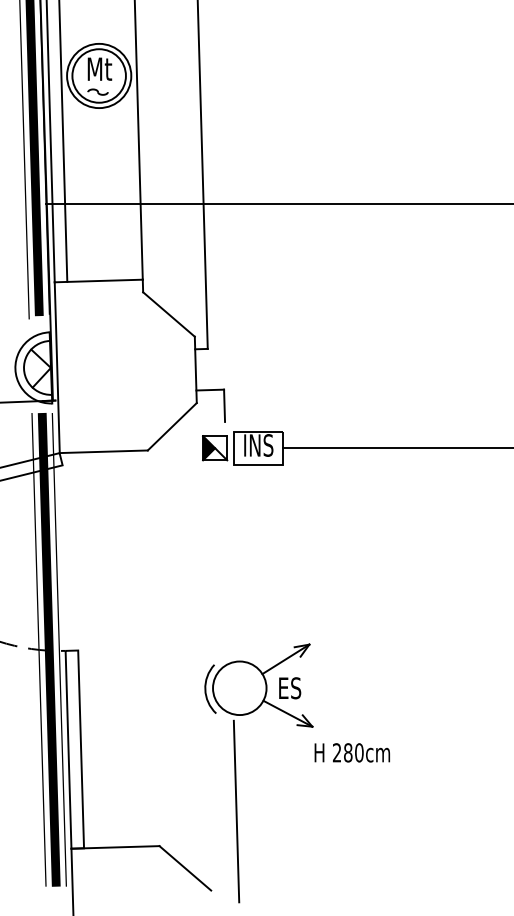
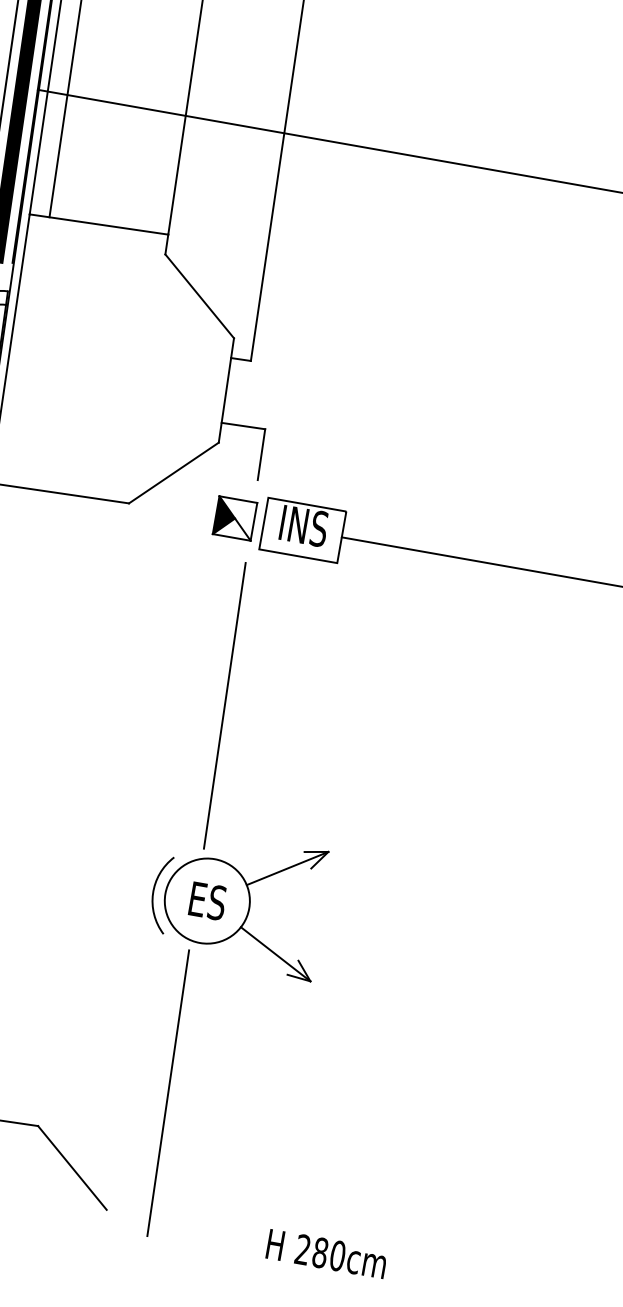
line: (228, 565) -> (223, 705), added
text: (290, 688) -> (208, 901), moved
text: (351, 752) -> (325, 1253), moved

